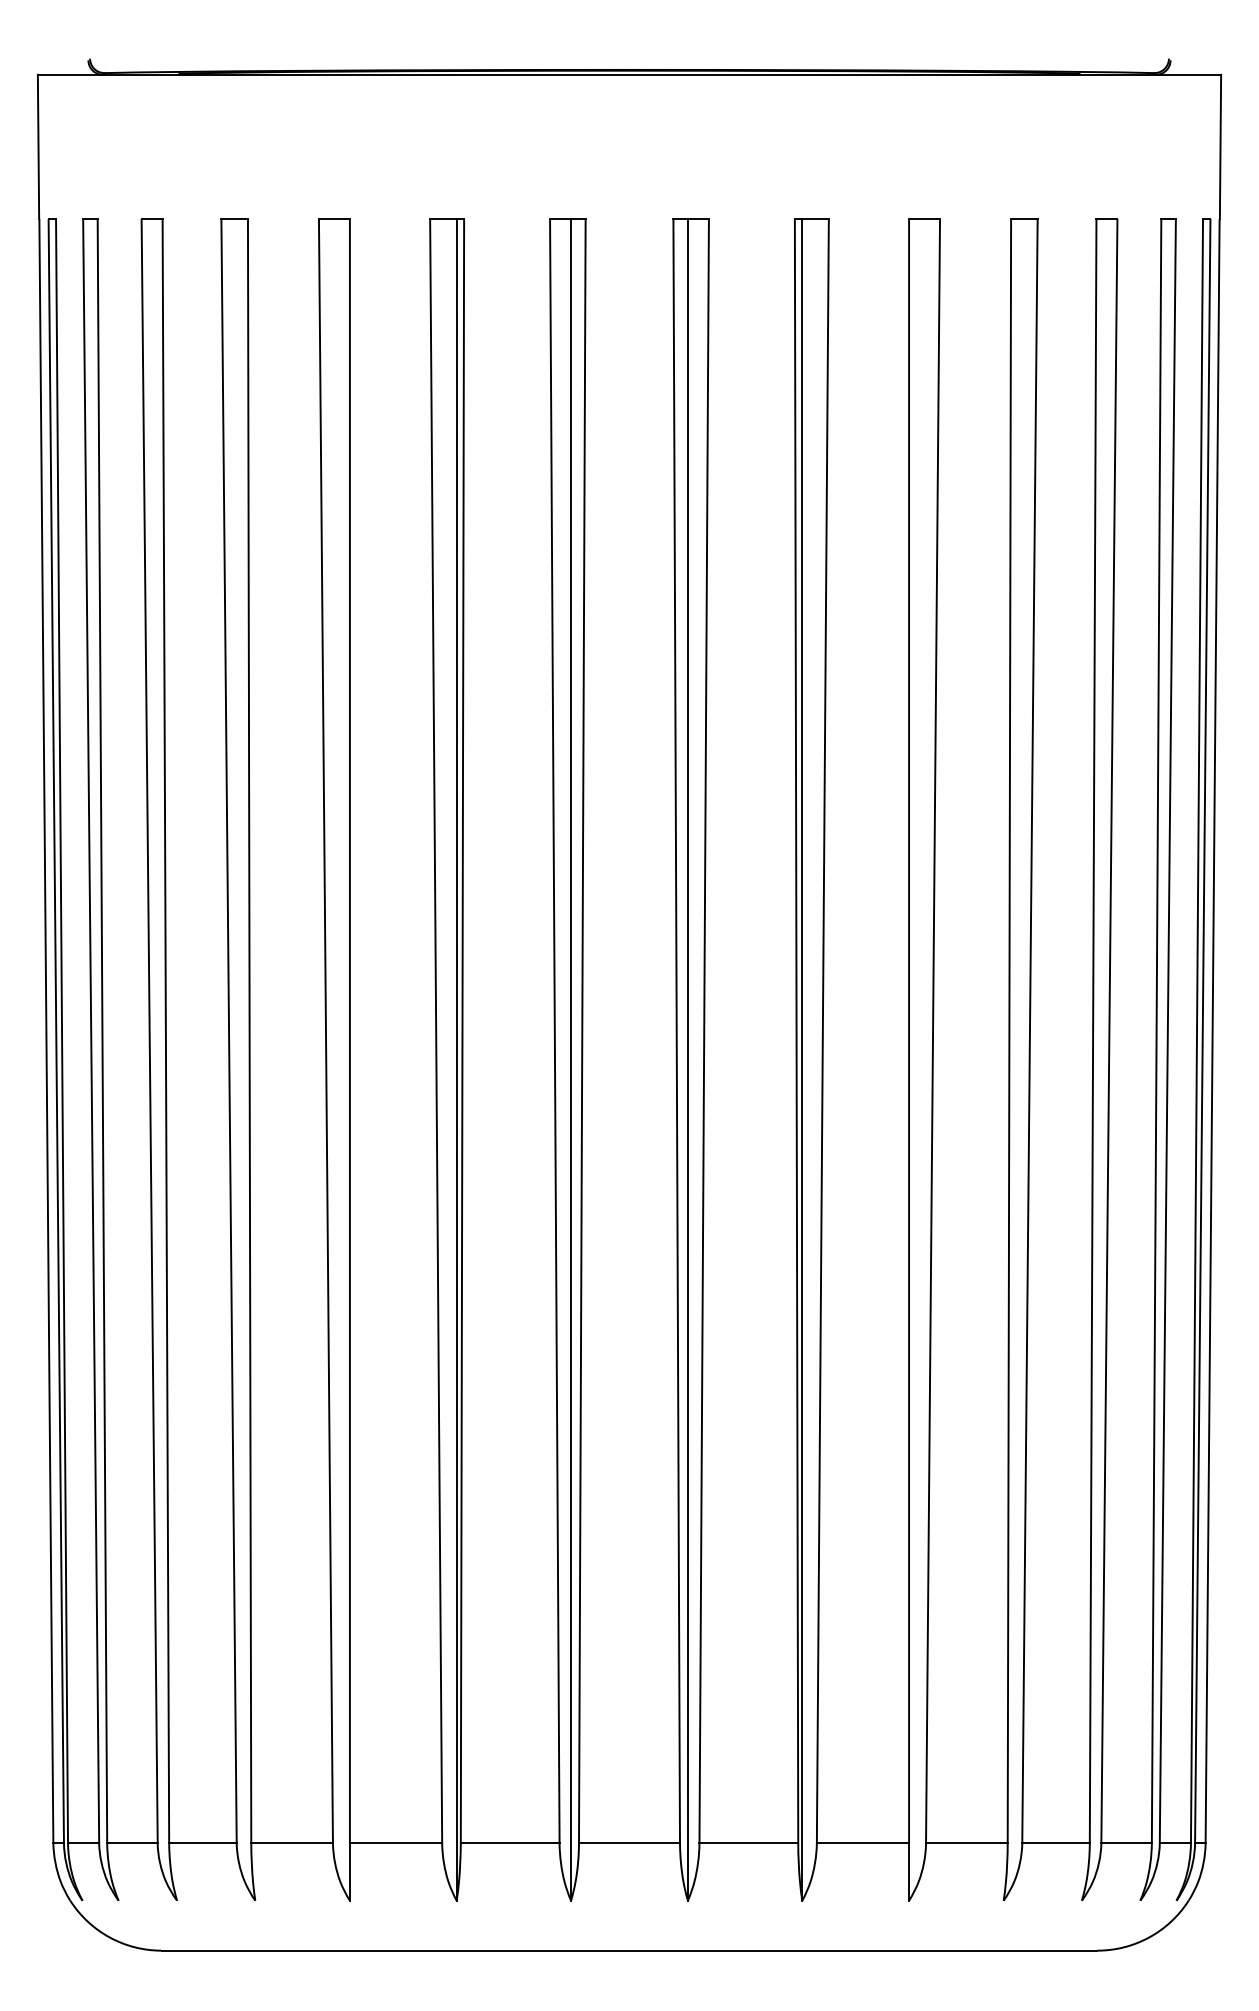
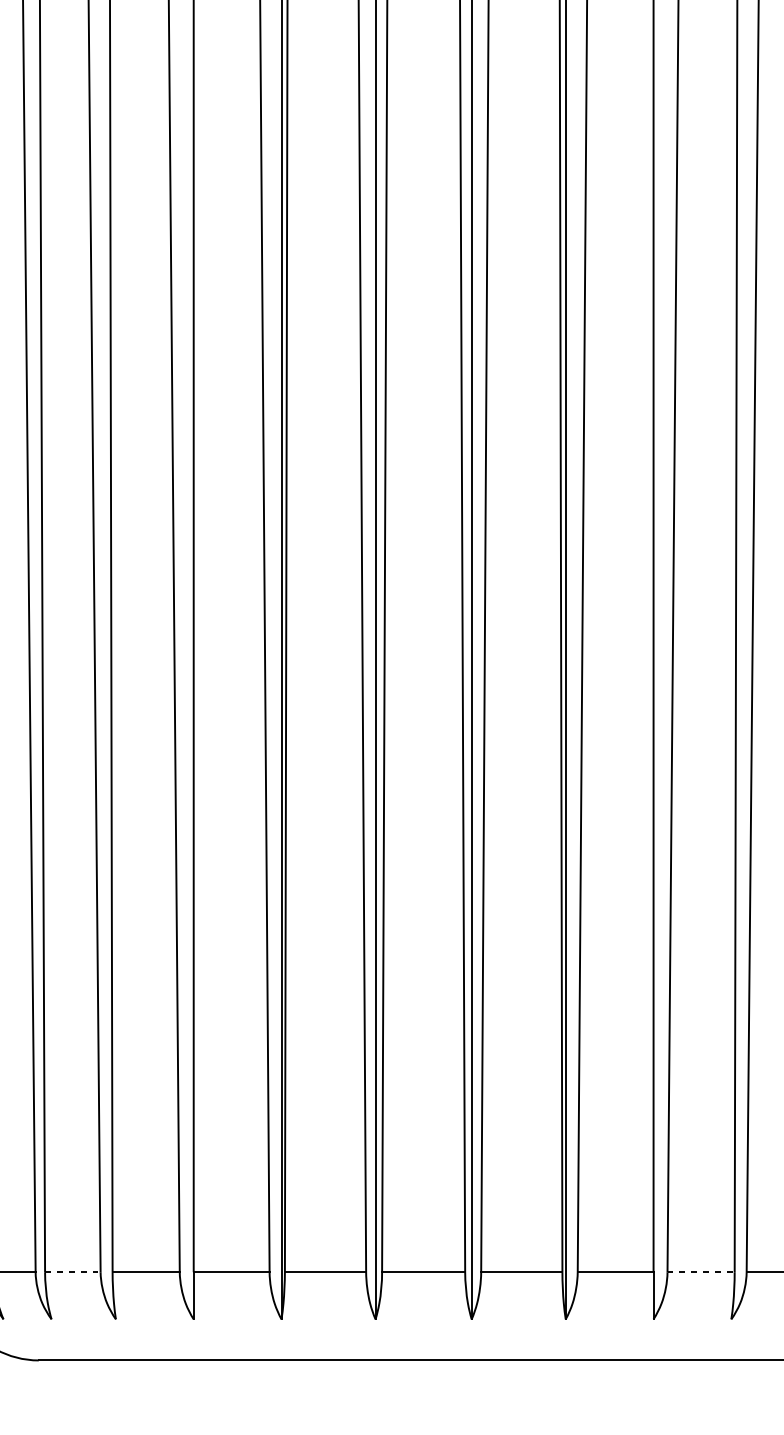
line: (202, 1843) -> (72, 1272), solid -> dashed
line: (966, 1843) -> (700, 1272), solid -> dashed

